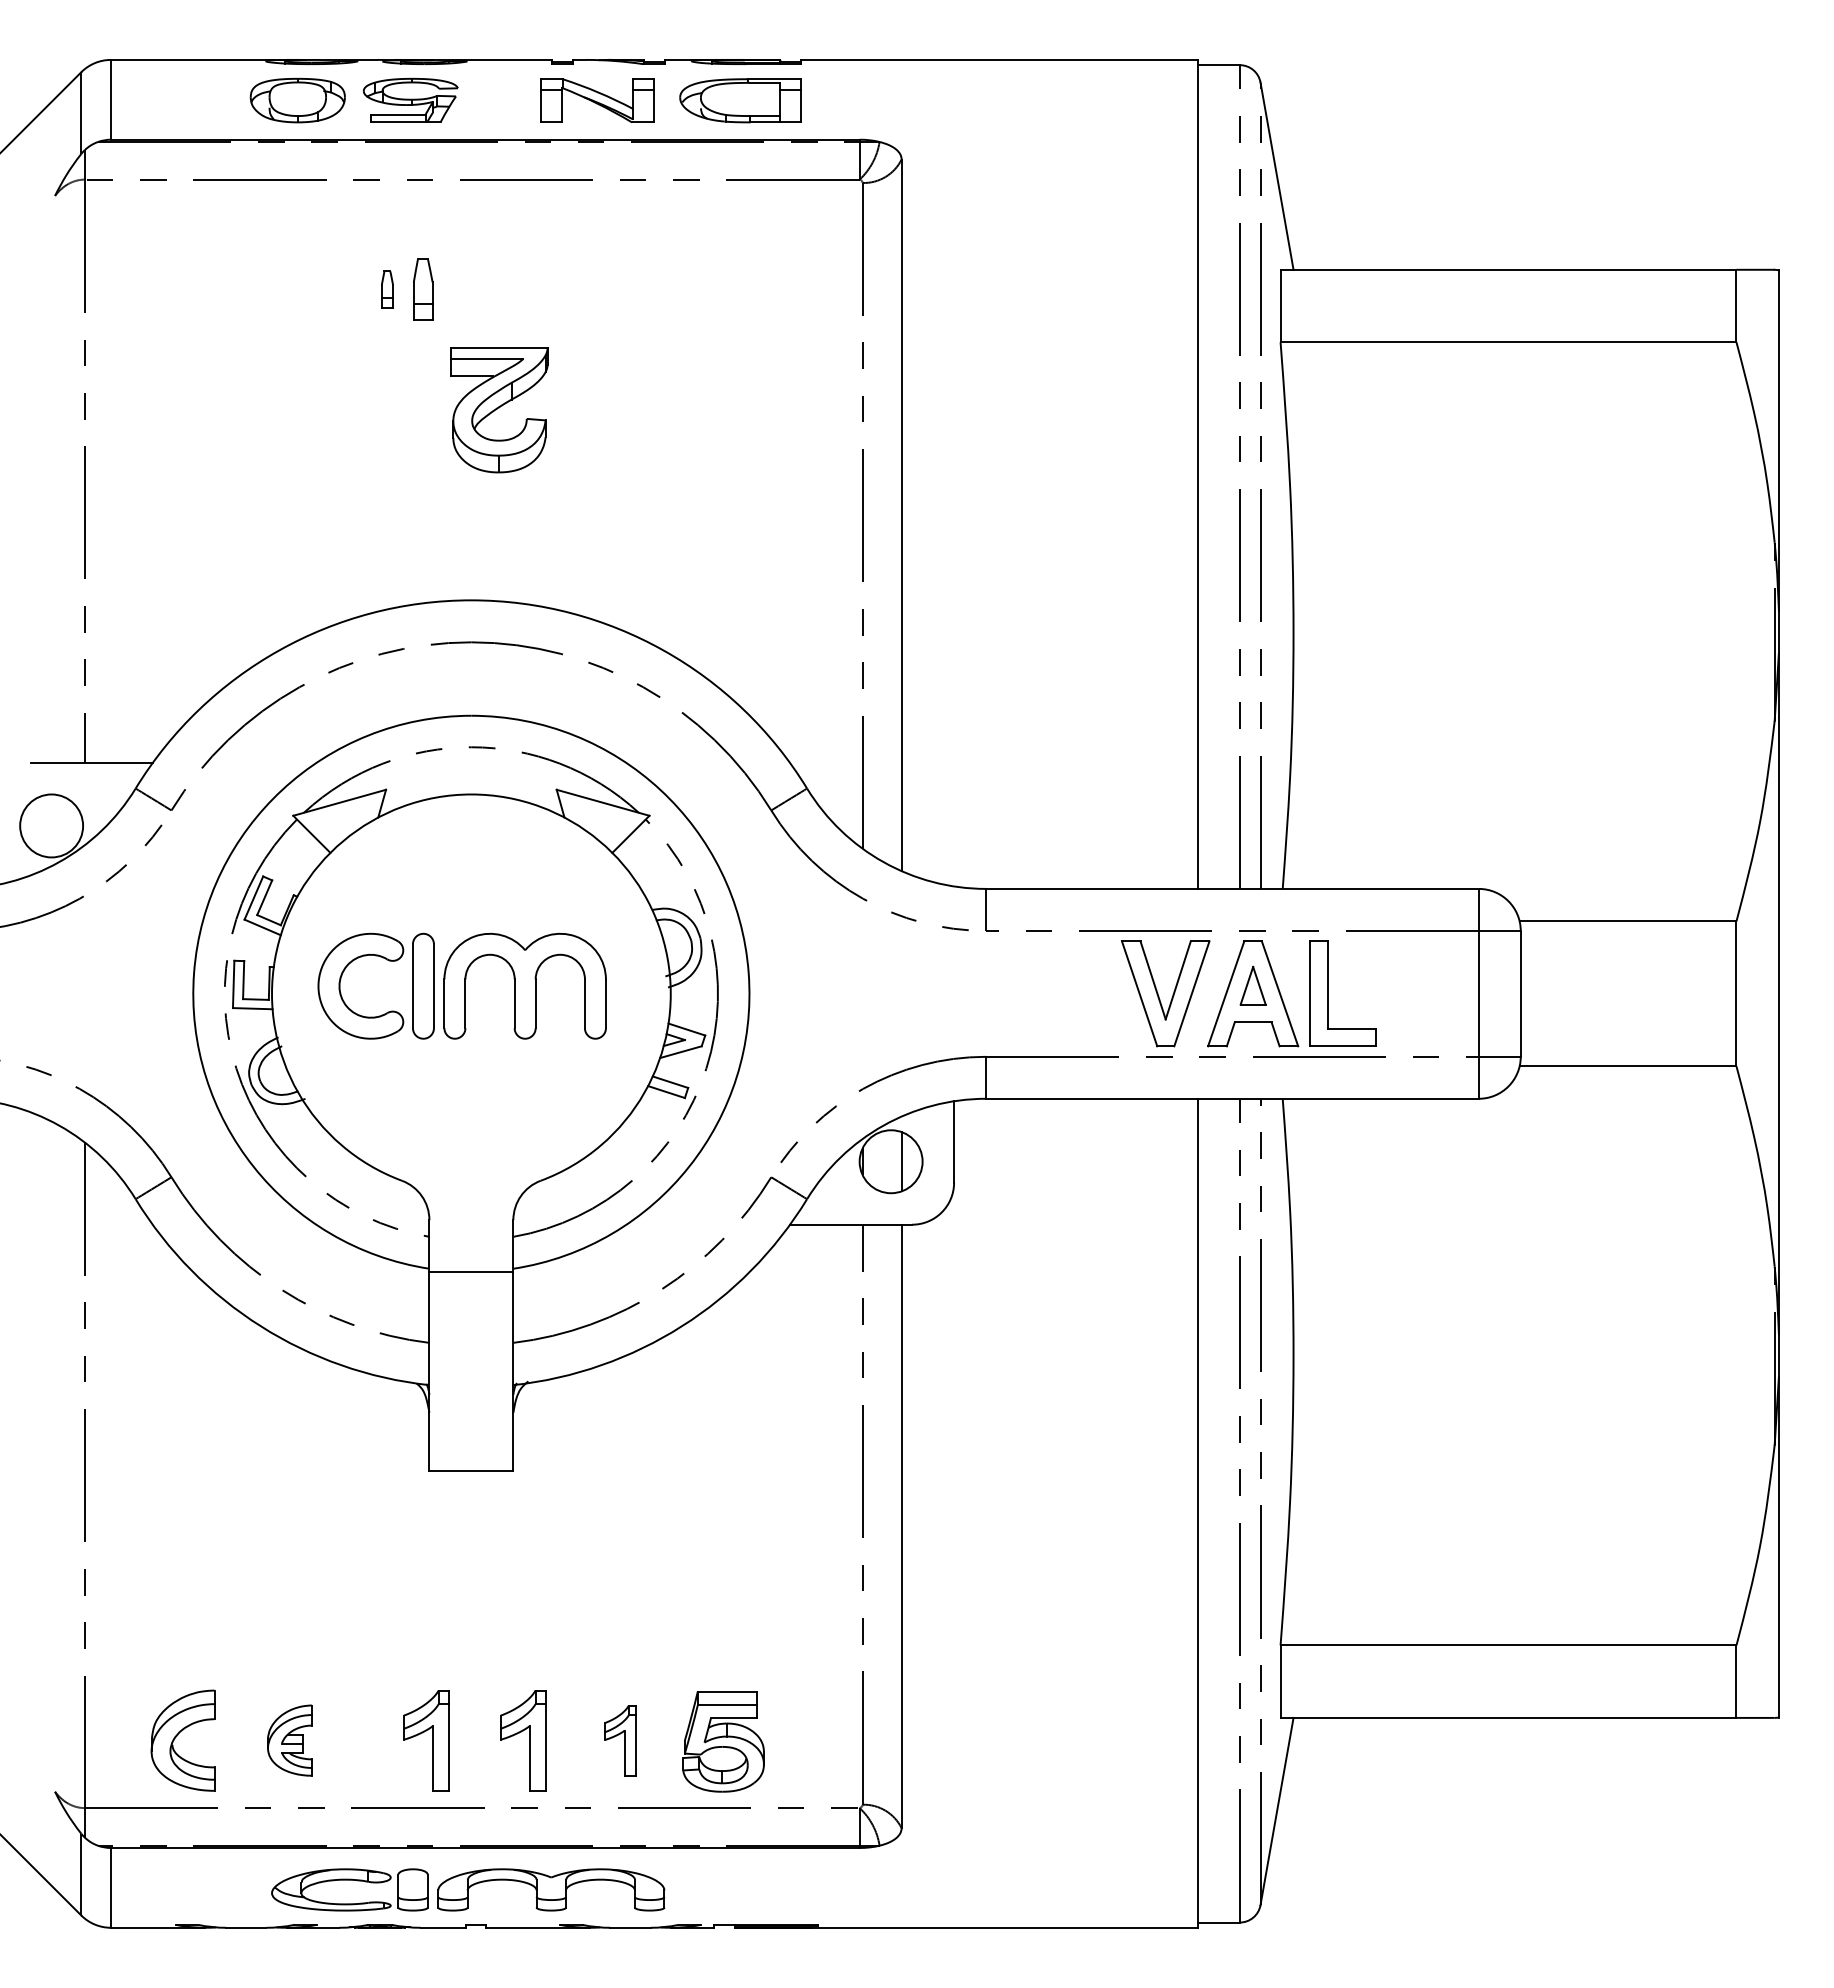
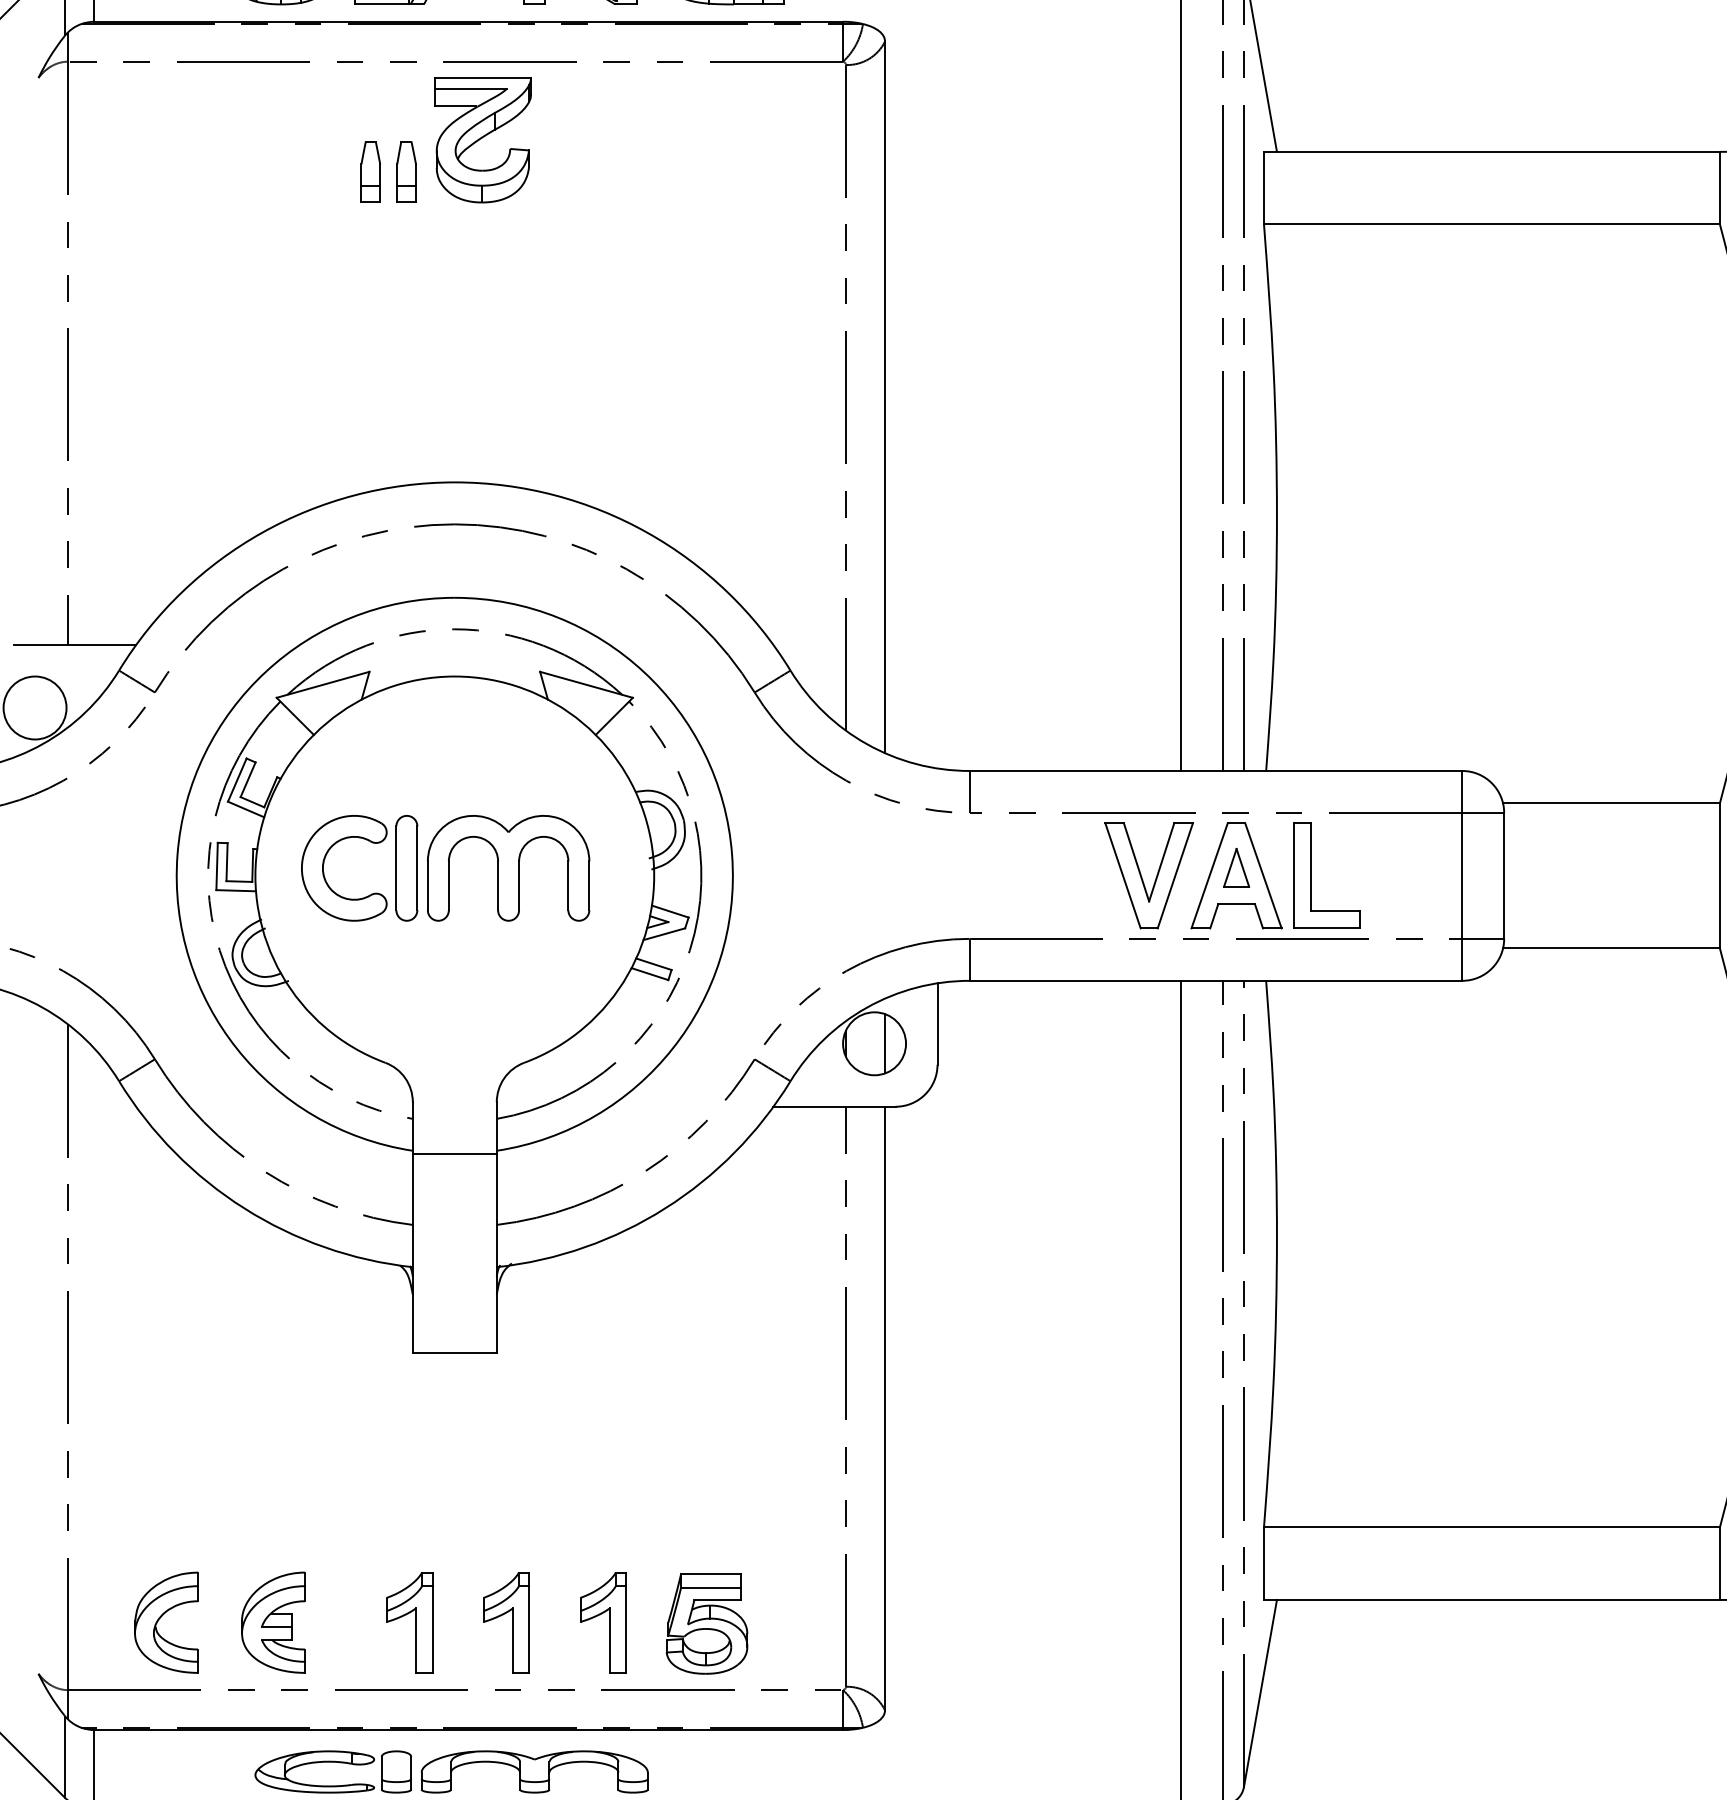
part: (387, 289) -> (370, 171), size x1.67
part: (499, 410) -> (482, 140), moved
part: (289, 1740) -> (272, 1622), size x1.43
part: (620, 1740) -> (603, 1622), size x1.43

